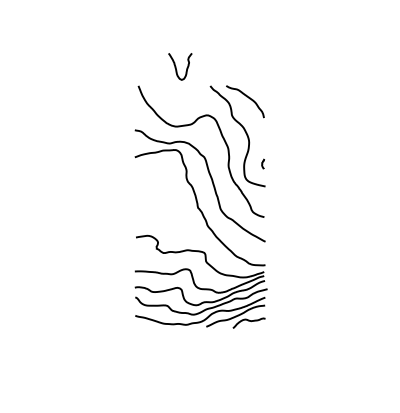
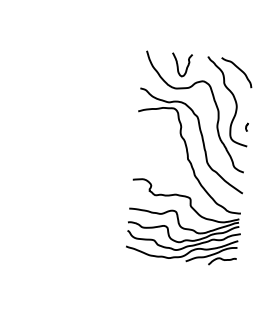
curve: (176, 66) -> (178, 64), moved

